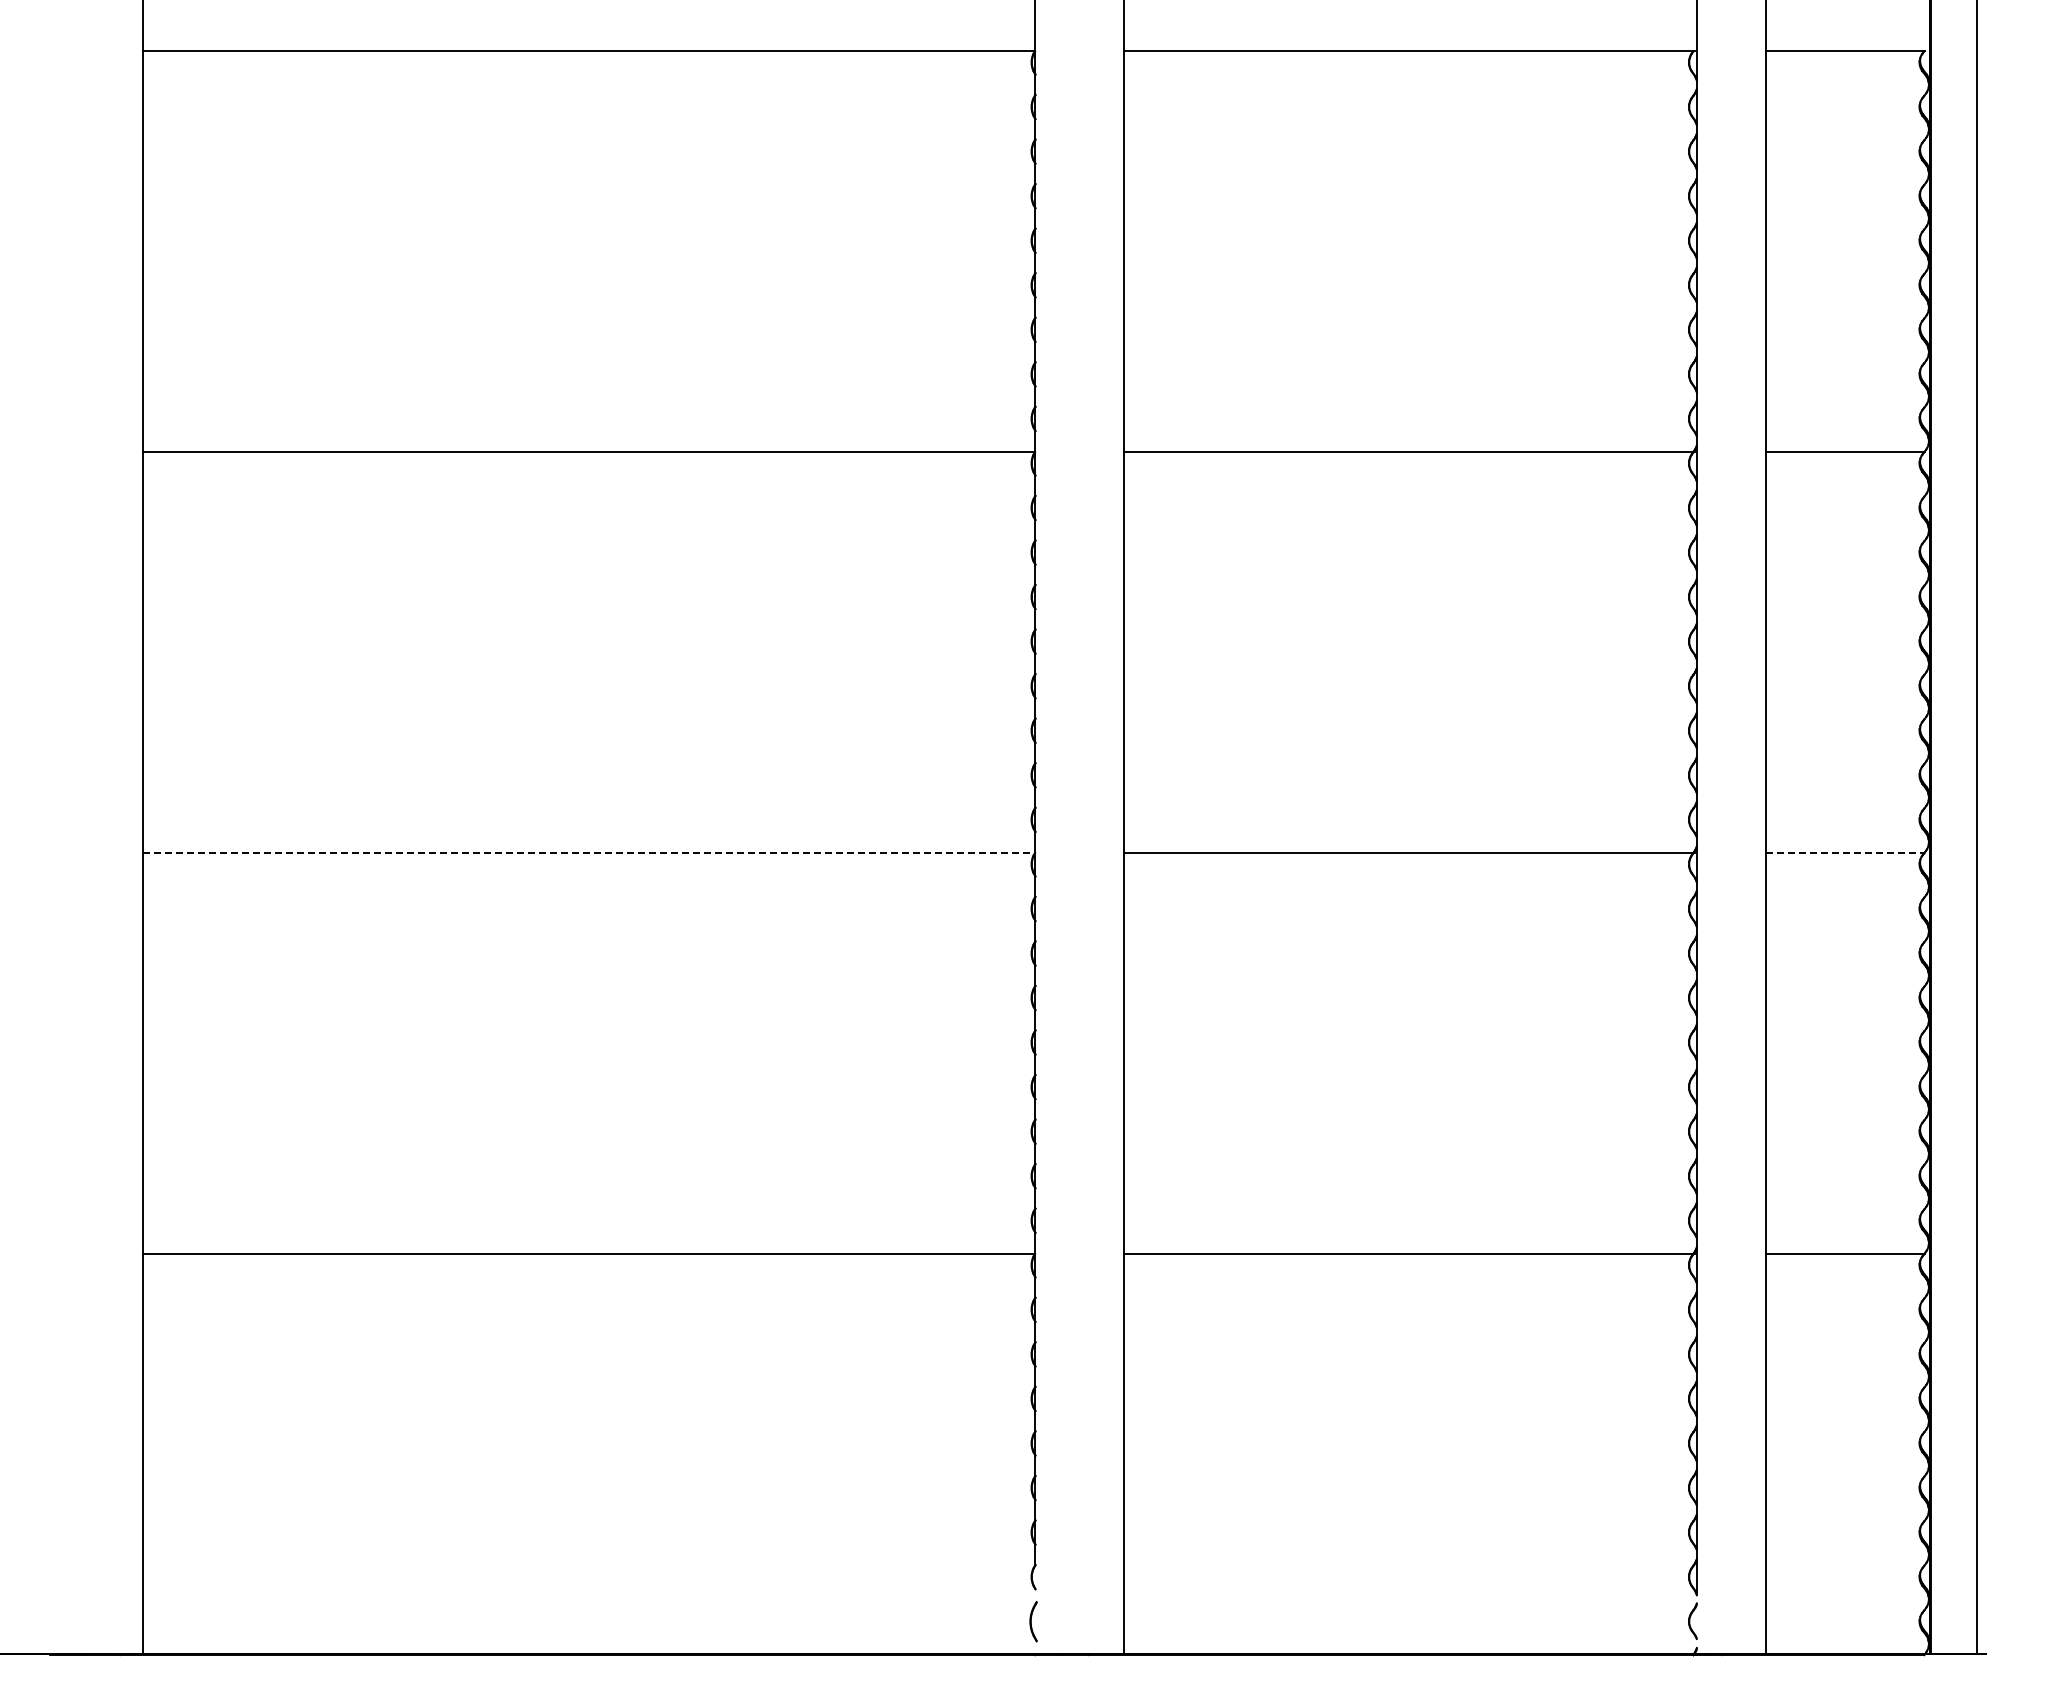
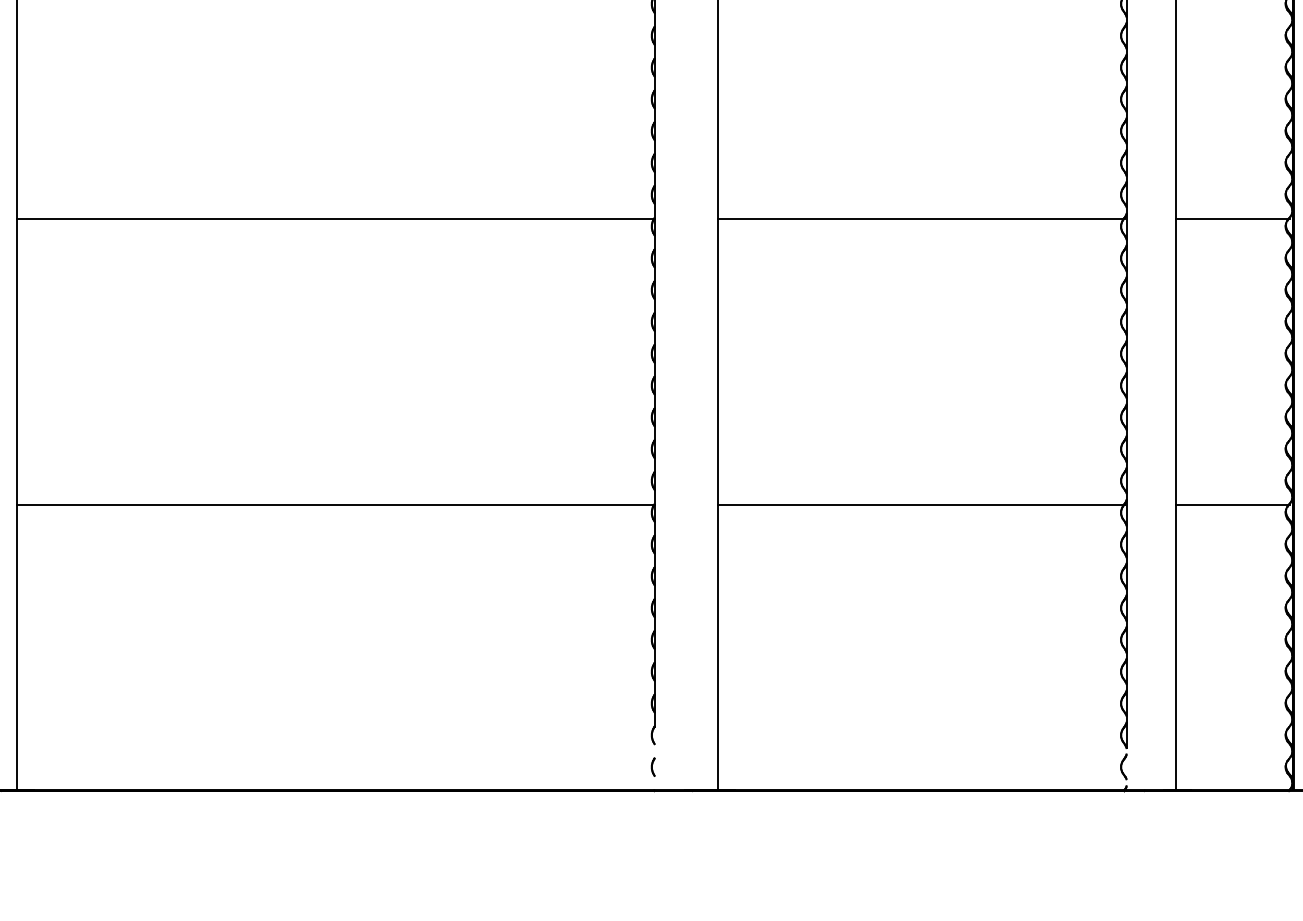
line: (589, 853) -> (336, 218), dashed -> solid
line: (1845, 853) -> (1232, 218), dashed -> solid
part: (1033, 1621) -> (653, 767), size x0.62

